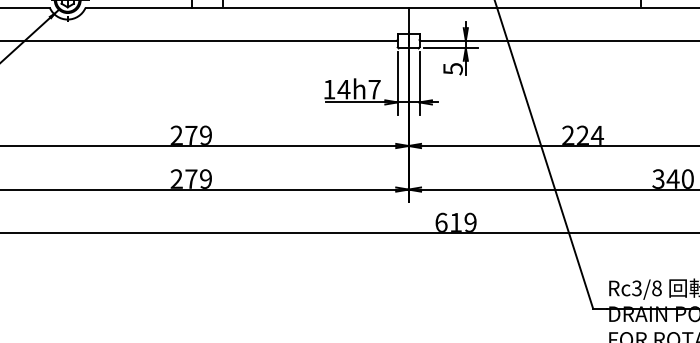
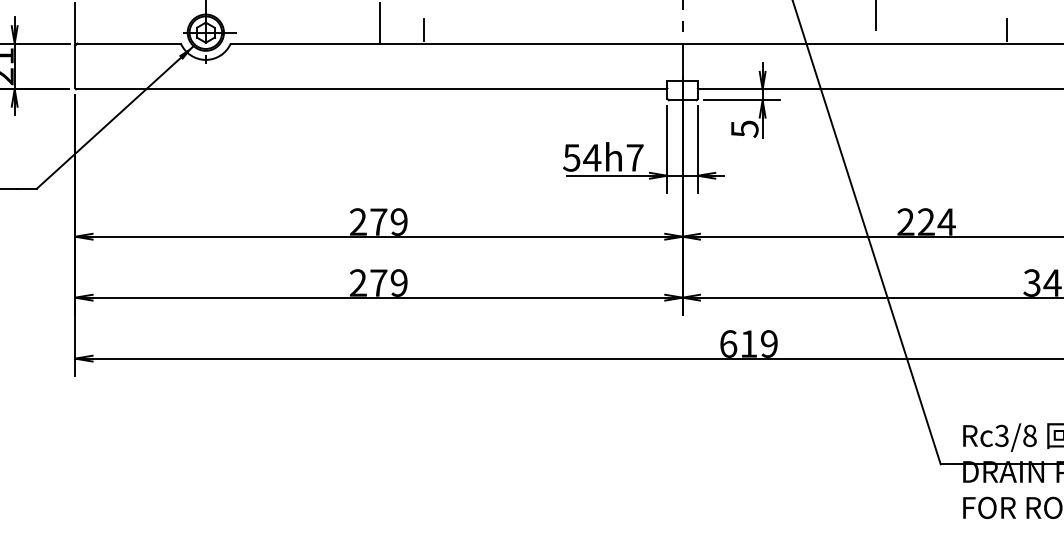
text: (329, 89) -> (571, 157), 14h7 -> 54h7

